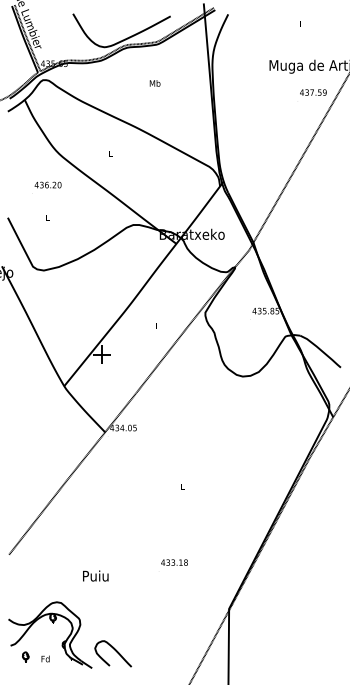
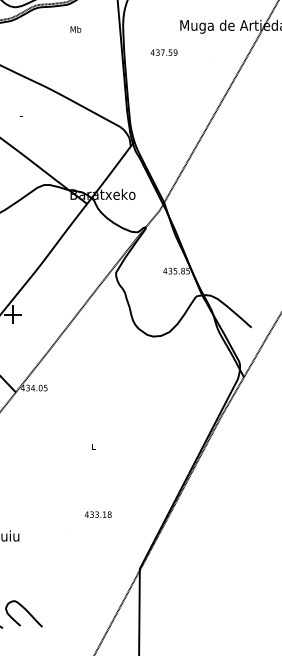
text: (154, 83) -> (75, 29), moved
text: (313, 92) -> (164, 52), moved
text: (174, 562) -> (98, 514), moved

